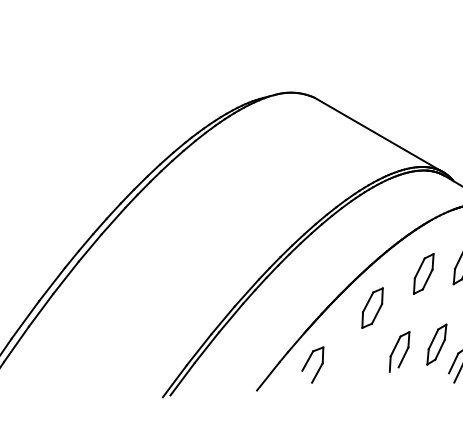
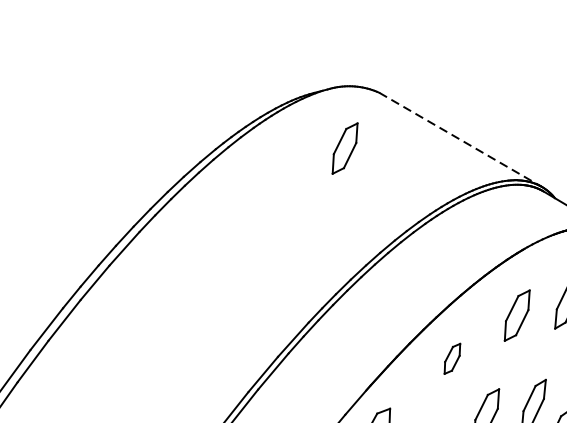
line: (379, 135) -> (461, 140), solid -> dashed
part: (287, 141) -> (344, 148), added
part: (372, 307) -> (452, 358), size x0.6

